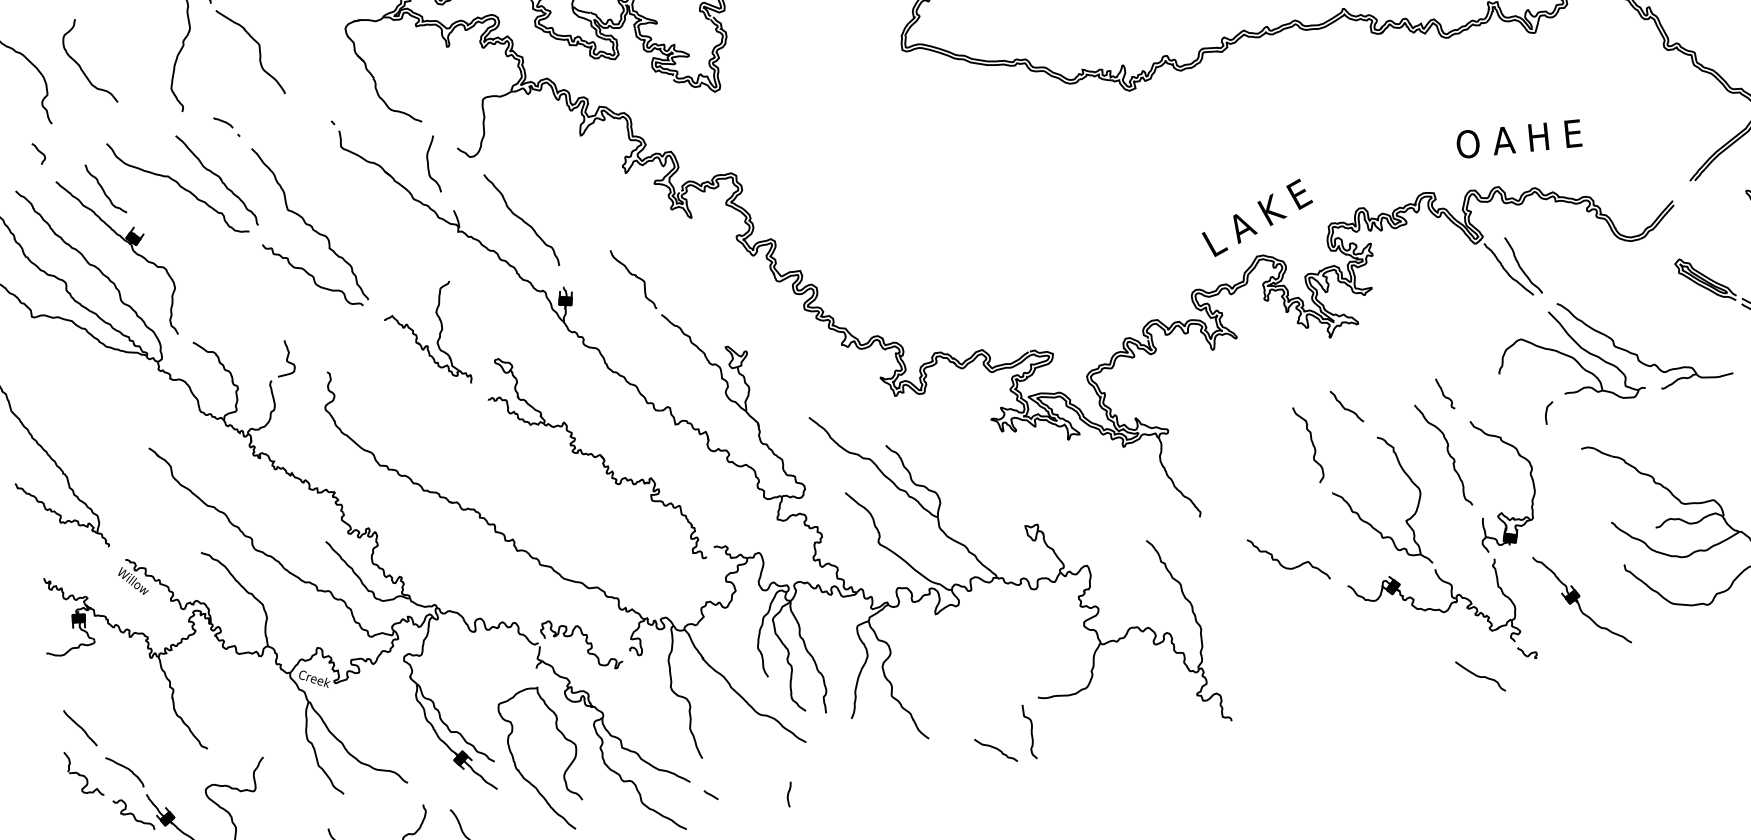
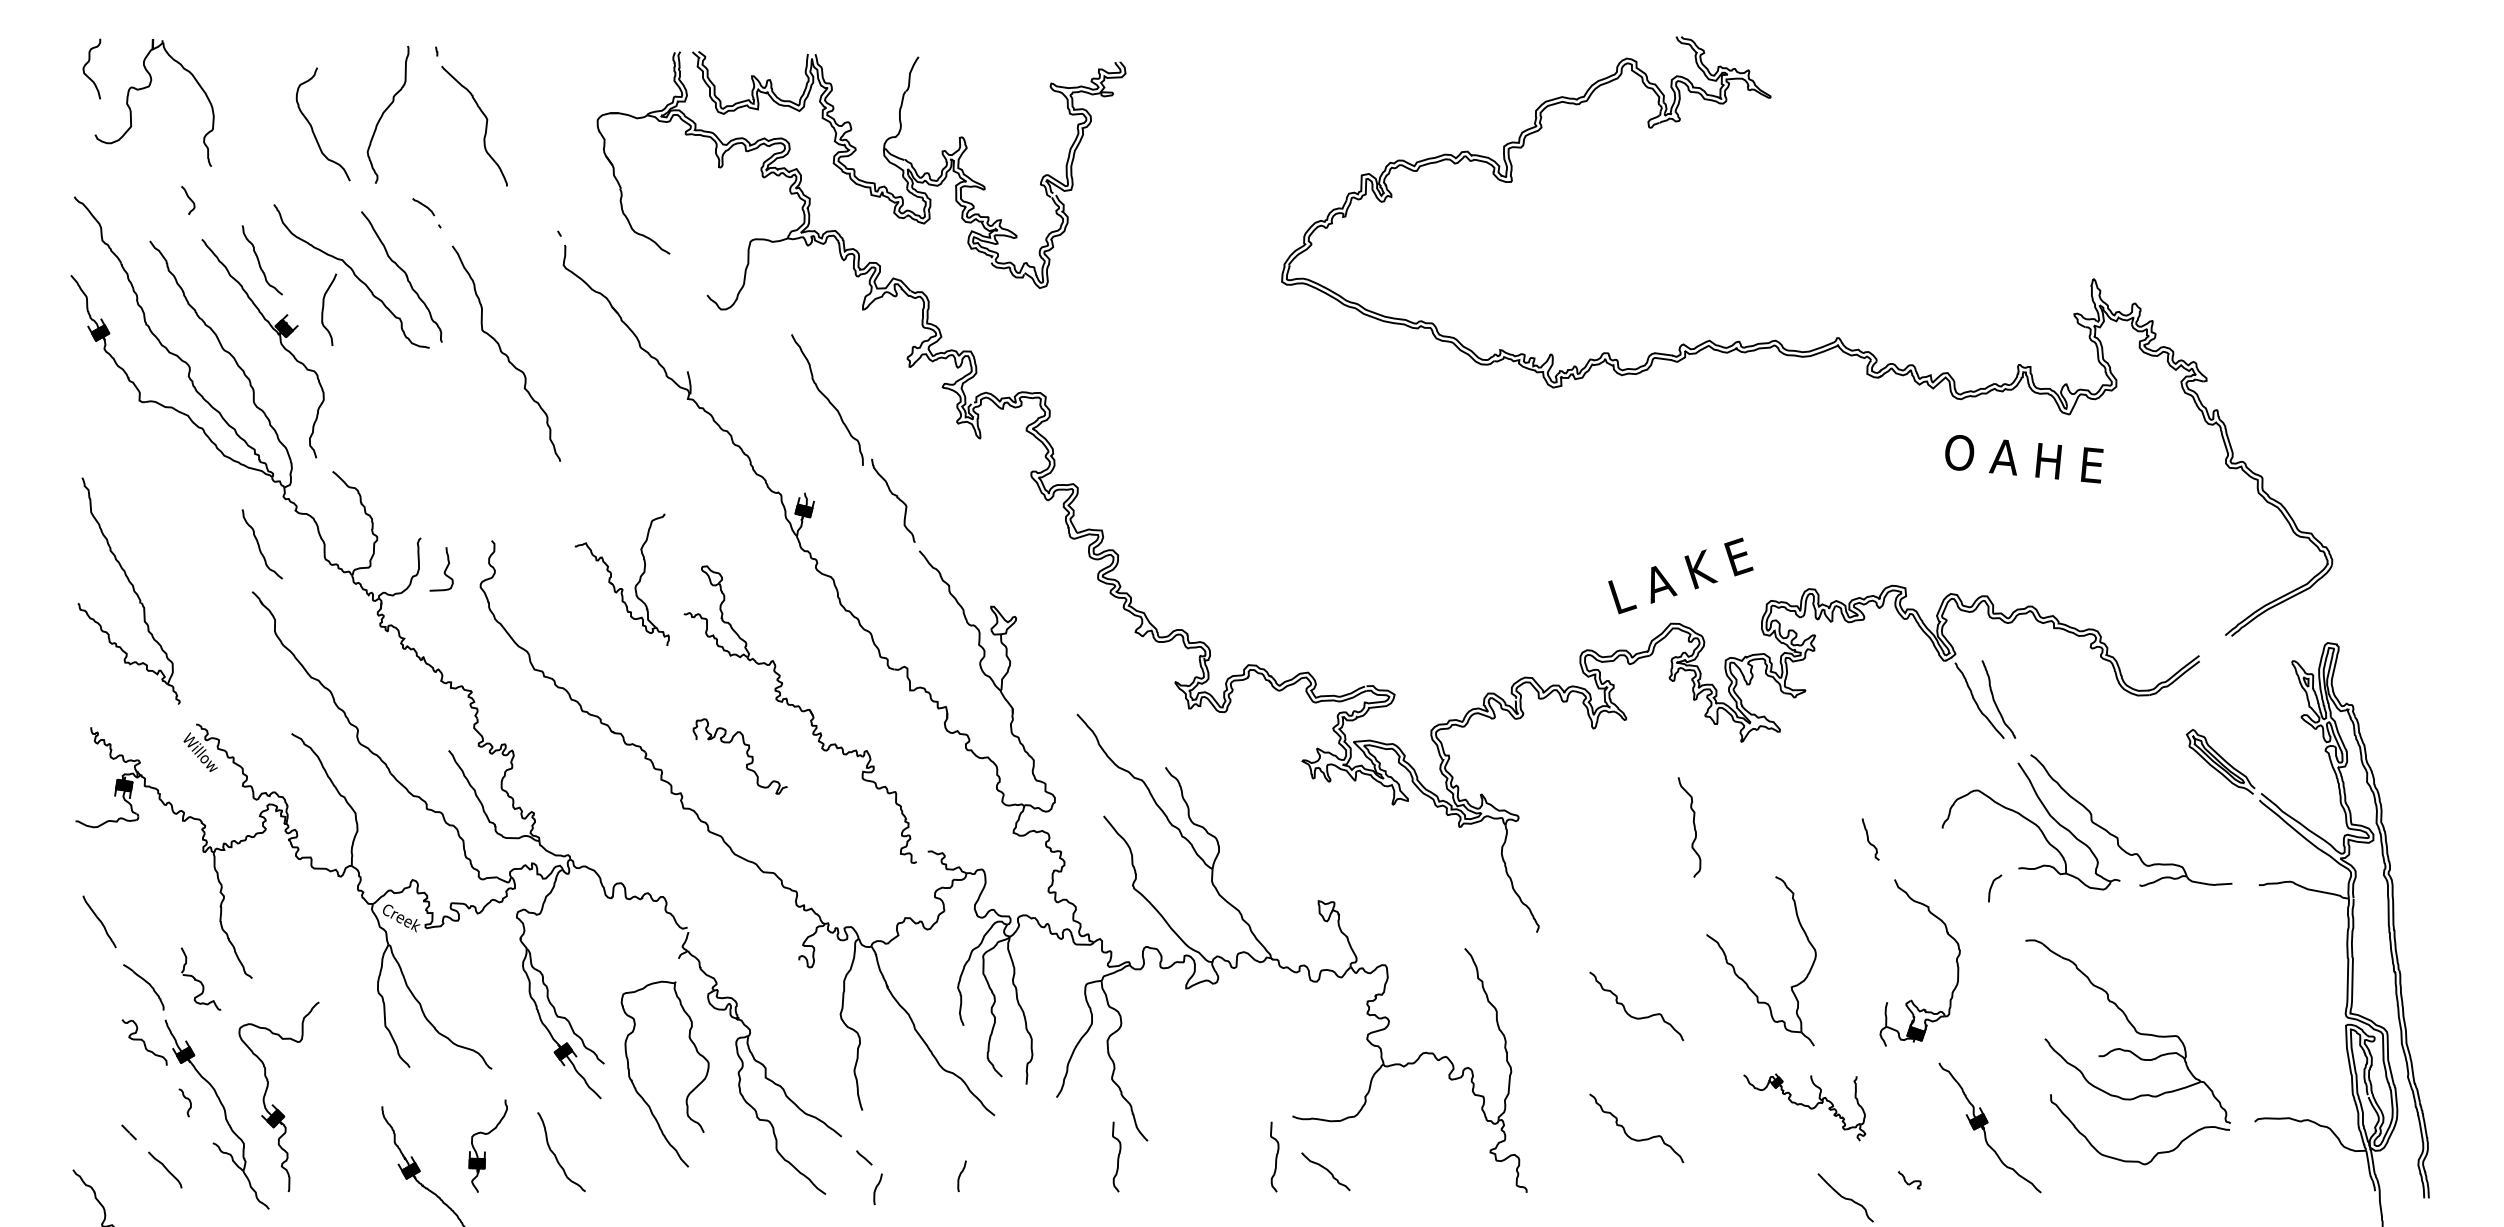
curve: (80, 65) -> (312, 126), moved
text: (1519, 139) -> (2024, 459), moved
curve: (428, 162) -> (324, 306), moved
curve: (521, 219) -> (827, 399), moved
curve: (312, 275) -> (497, 417), removed
part: (419, 343) -> (613, 583), moved
curve: (286, 358) -> (444, 570), moved
curve: (1345, 407) -> (1743, 832), removed
curve: (147, 410) -> (259, 544), added
curve: (1312, 444) -> (1693, 827), moved
curve: (1448, 453) -> (1859, 914), removed
part: (1434, 612) -> (1804, 1107), size x0.6
part: (586, 642) -> (746, 754), moved
part: (1301, 659) -> (1627, 1133), added
curve: (996, 749) -> (1326, 1170), moved
curve: (907, 755) -> (1117, 1156), added
part: (83, 773) -> (200, 978), moved
curve: (725, 817) -> (876, 1189), added

